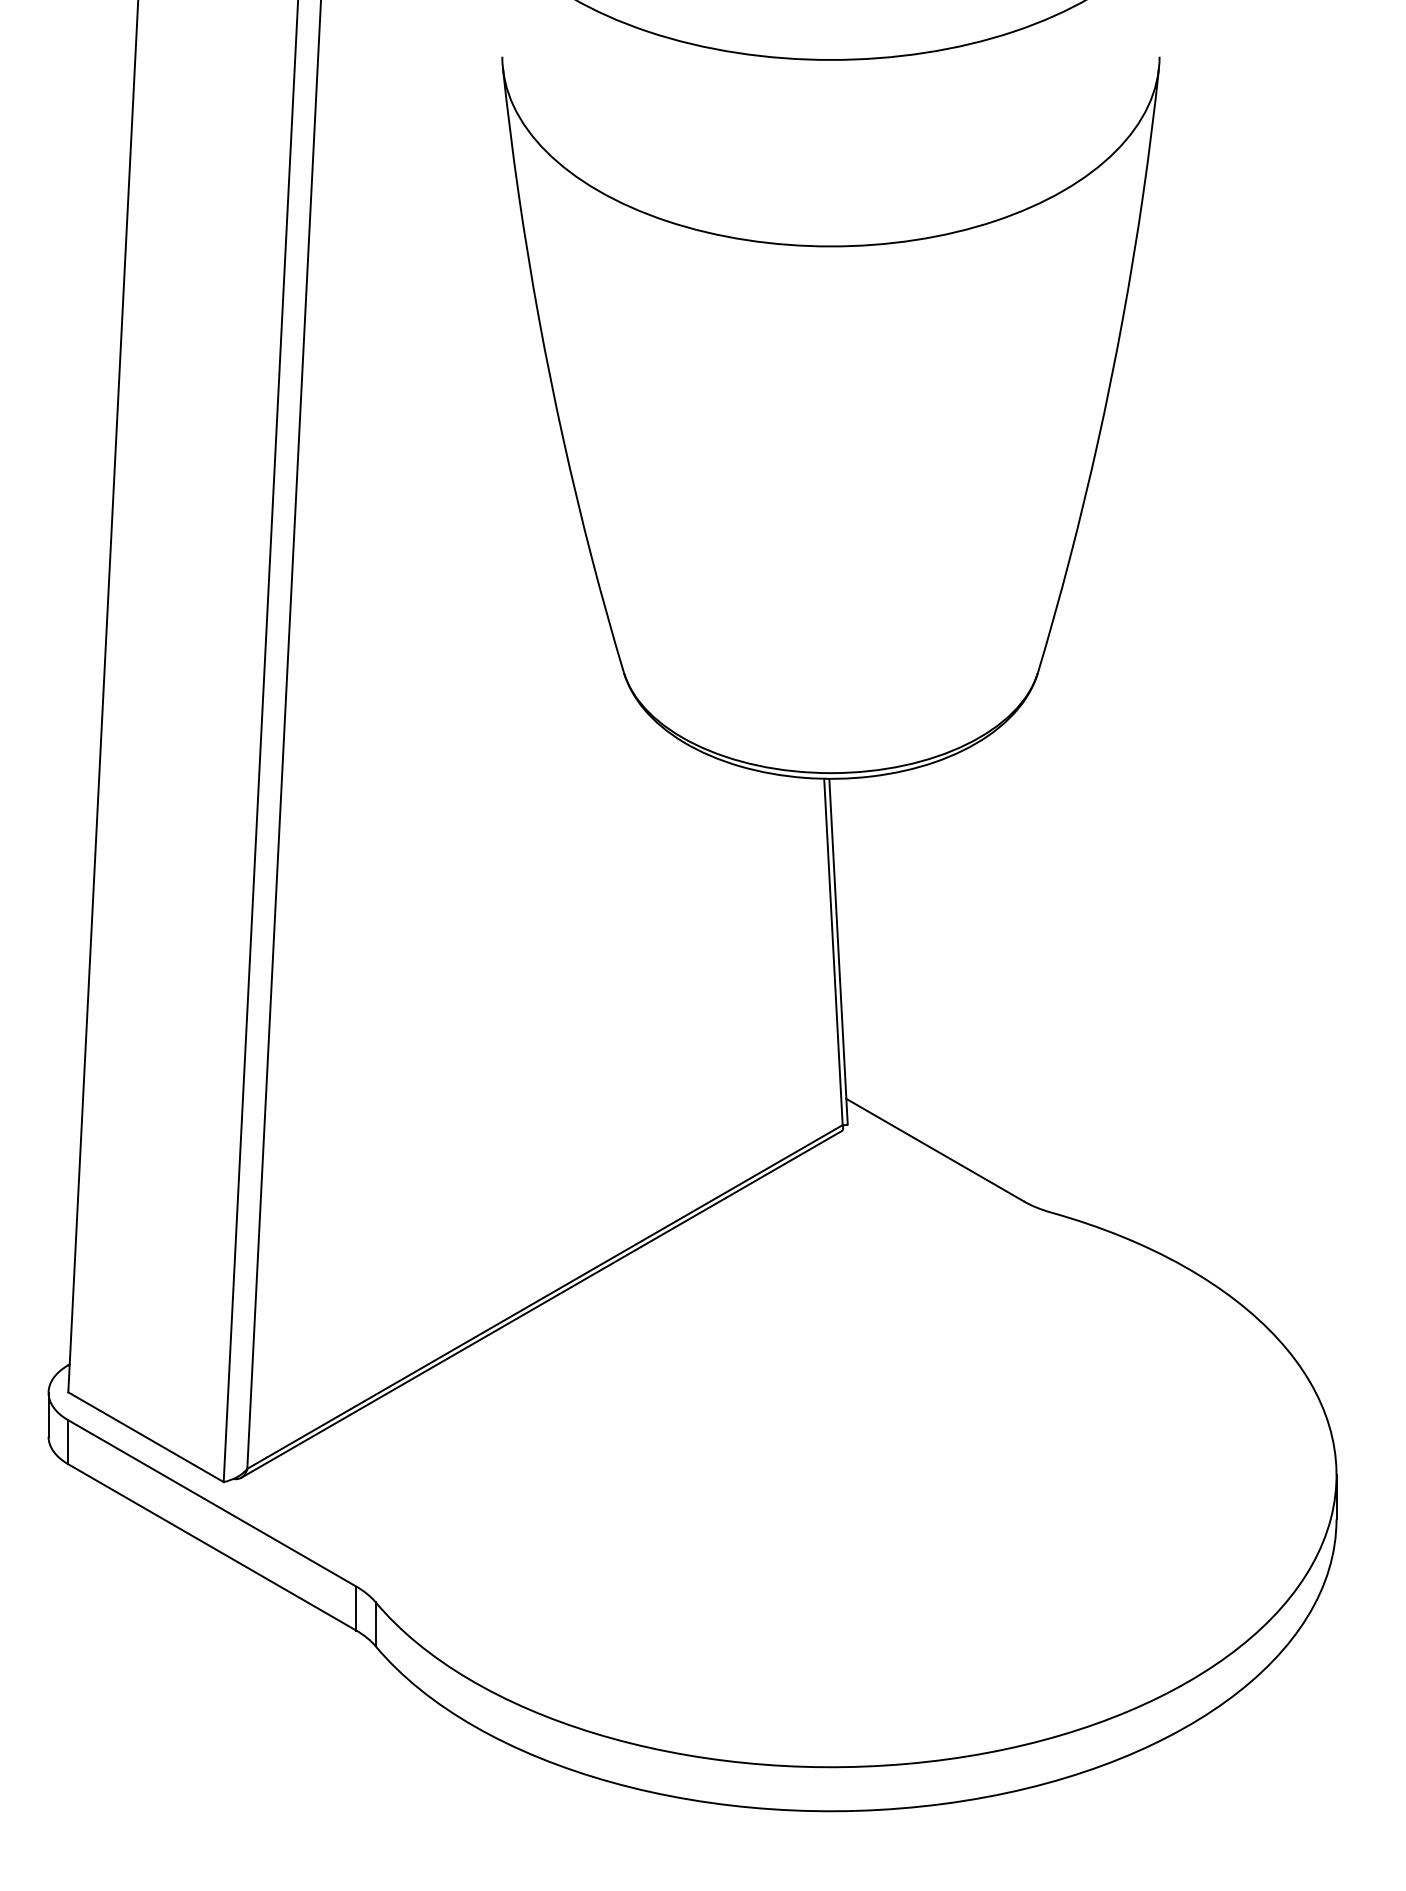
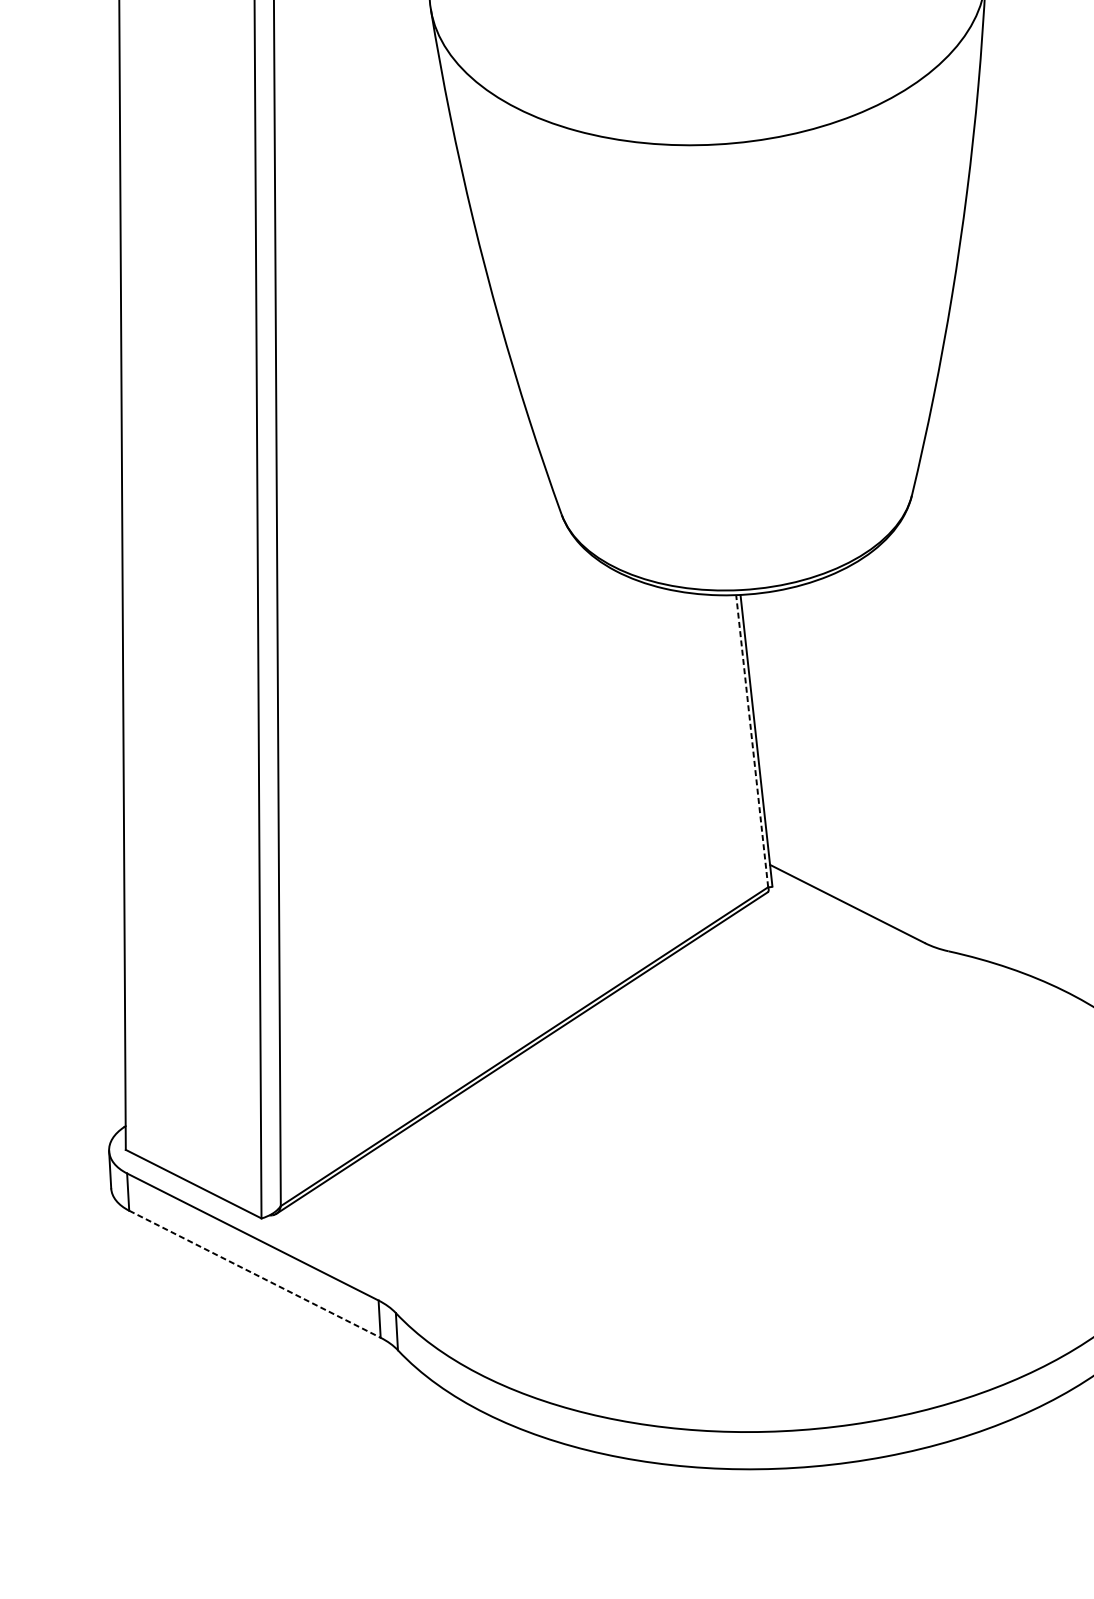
line: (833, 951) -> (752, 740), solid -> dashed
line: (212, 1547) -> (255, 1274), solid -> dashed

